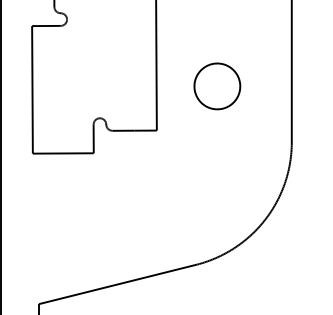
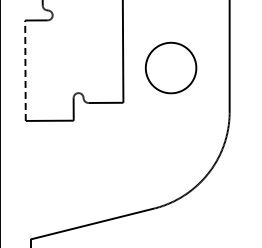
part: (216, 85) -> (170, 67), size x1.4
line: (32, 89) -> (25, 70), solid -> dashed

